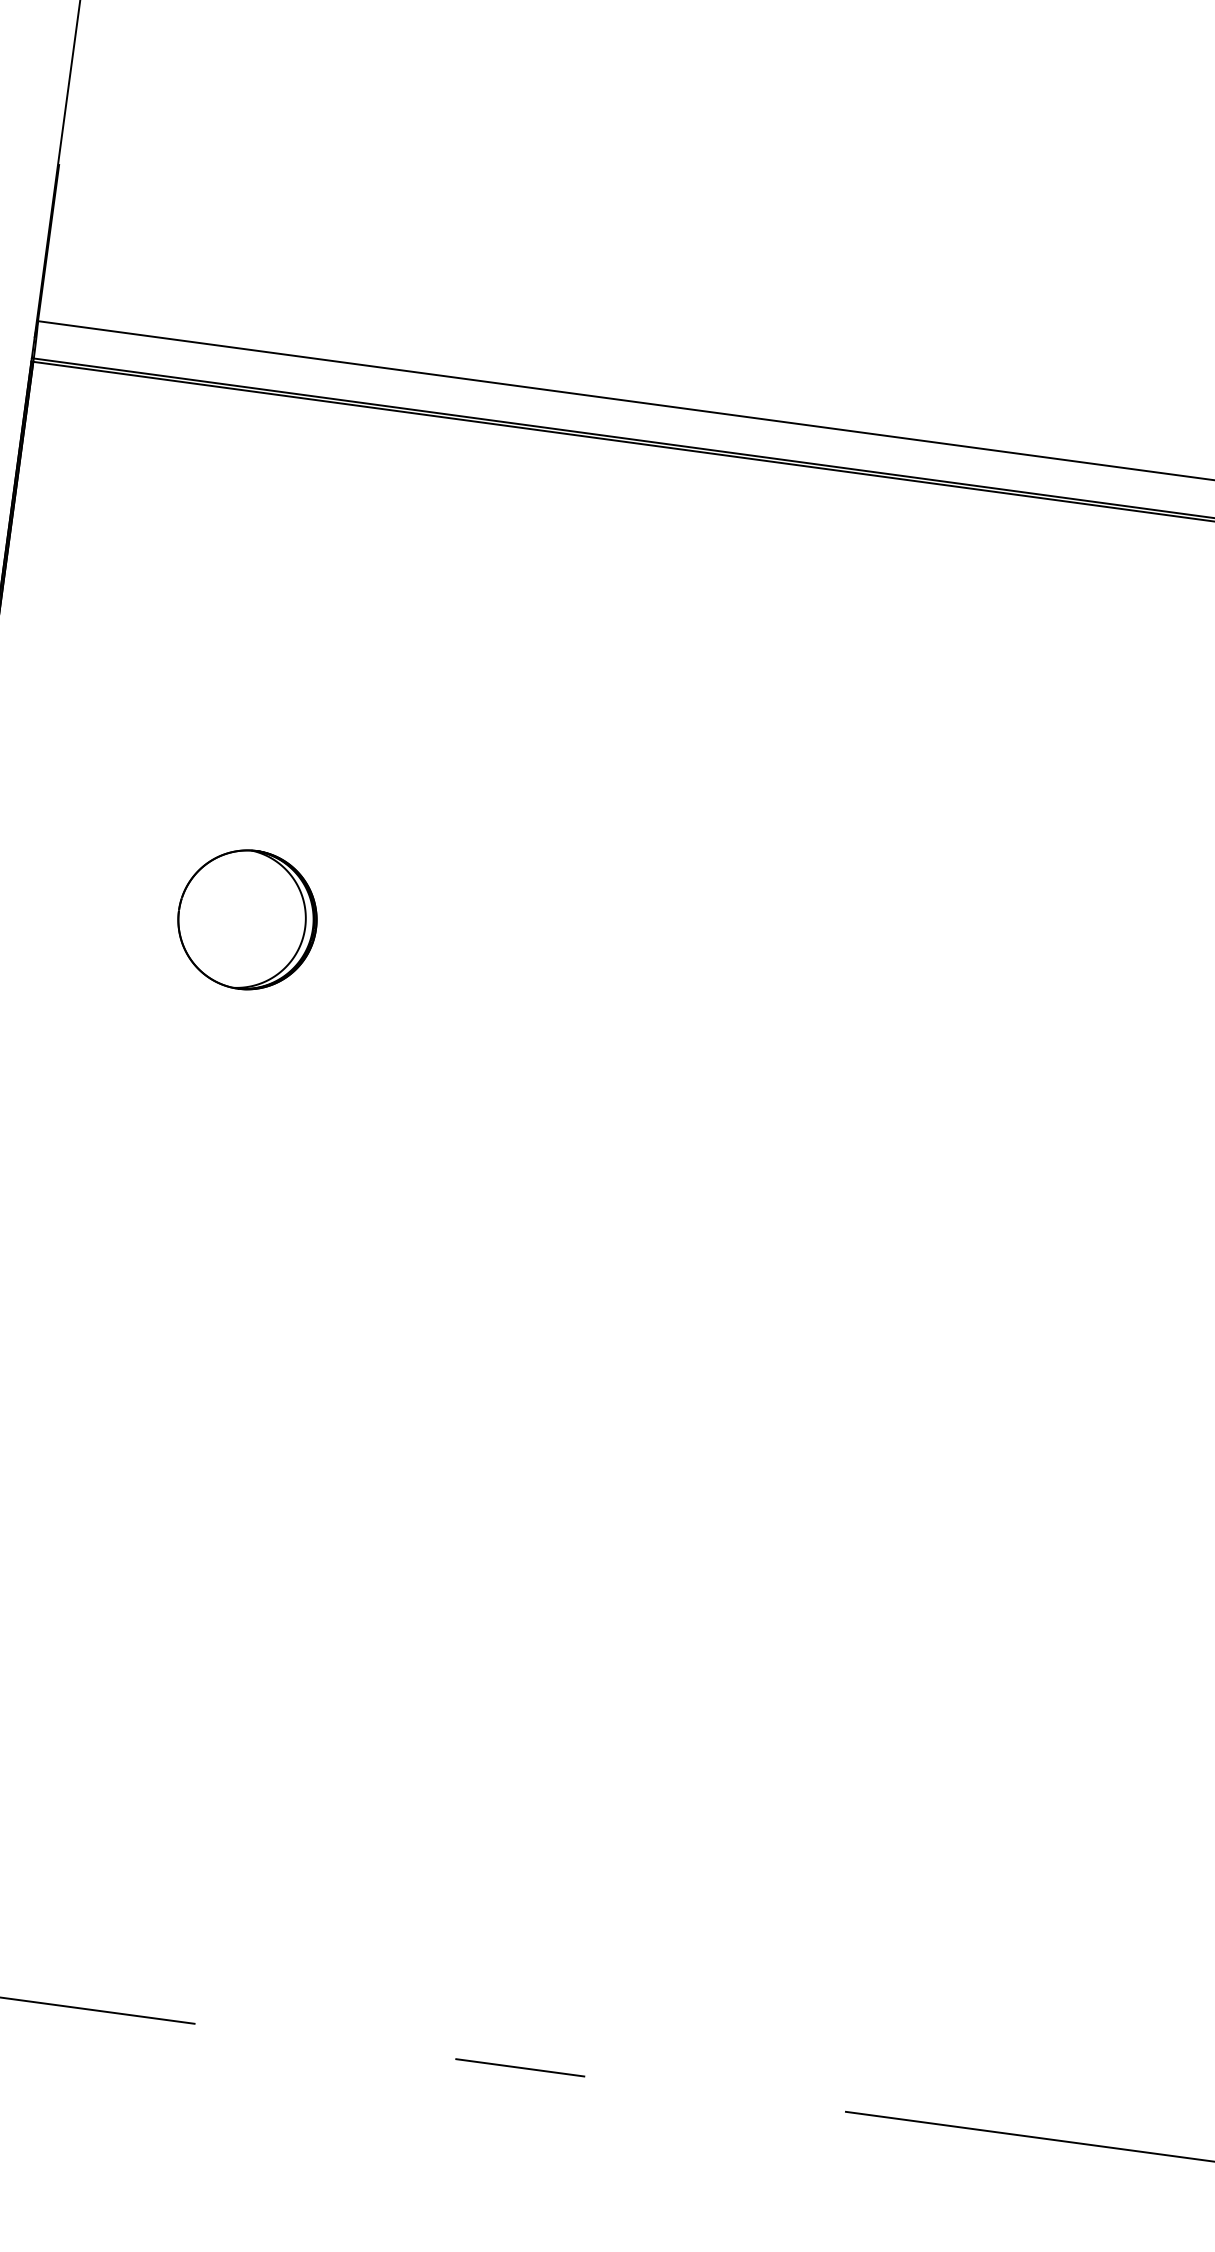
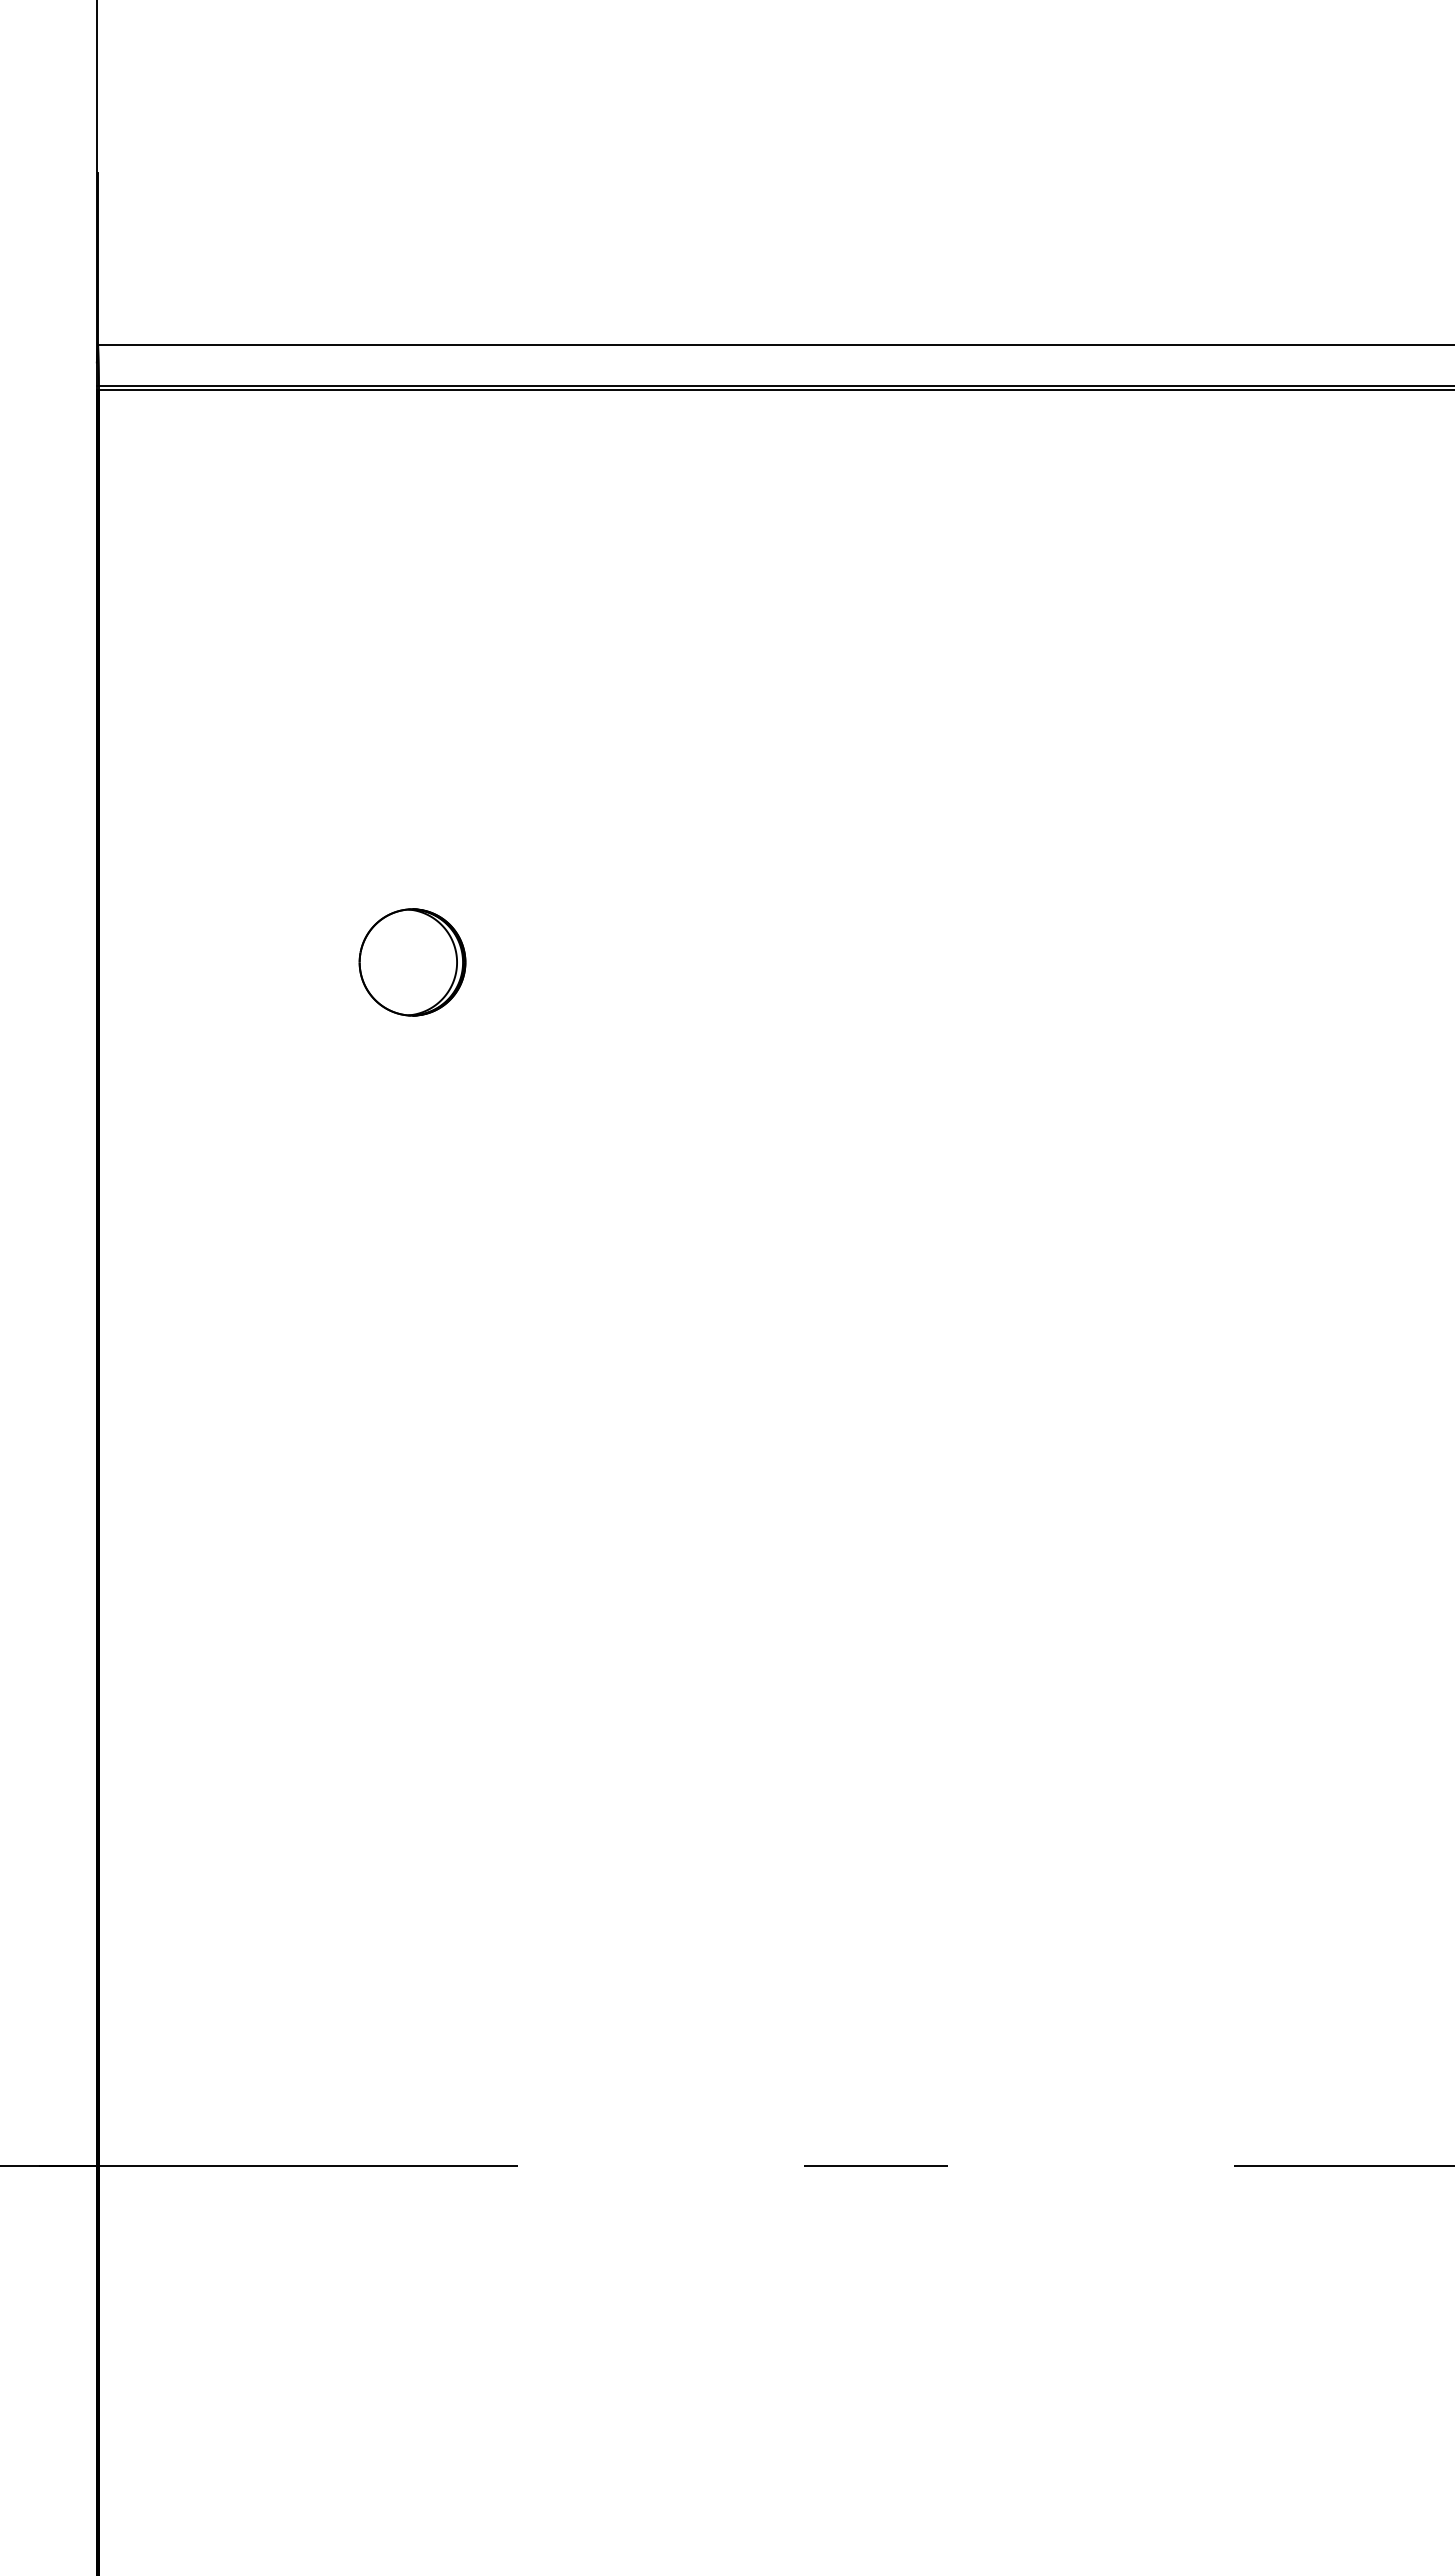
part: (247, 919) -> (412, 962), size x0.7

